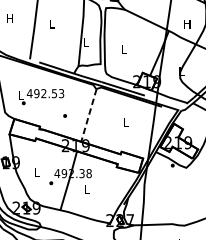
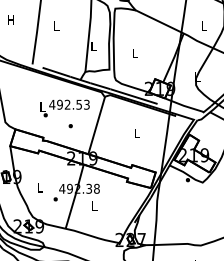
text: (187, 23) -> (203, 25), H -> L
text: (41, 97) -> (64, 108), moved
line: (88, 114) -> (96, 124), dashed -> solid

